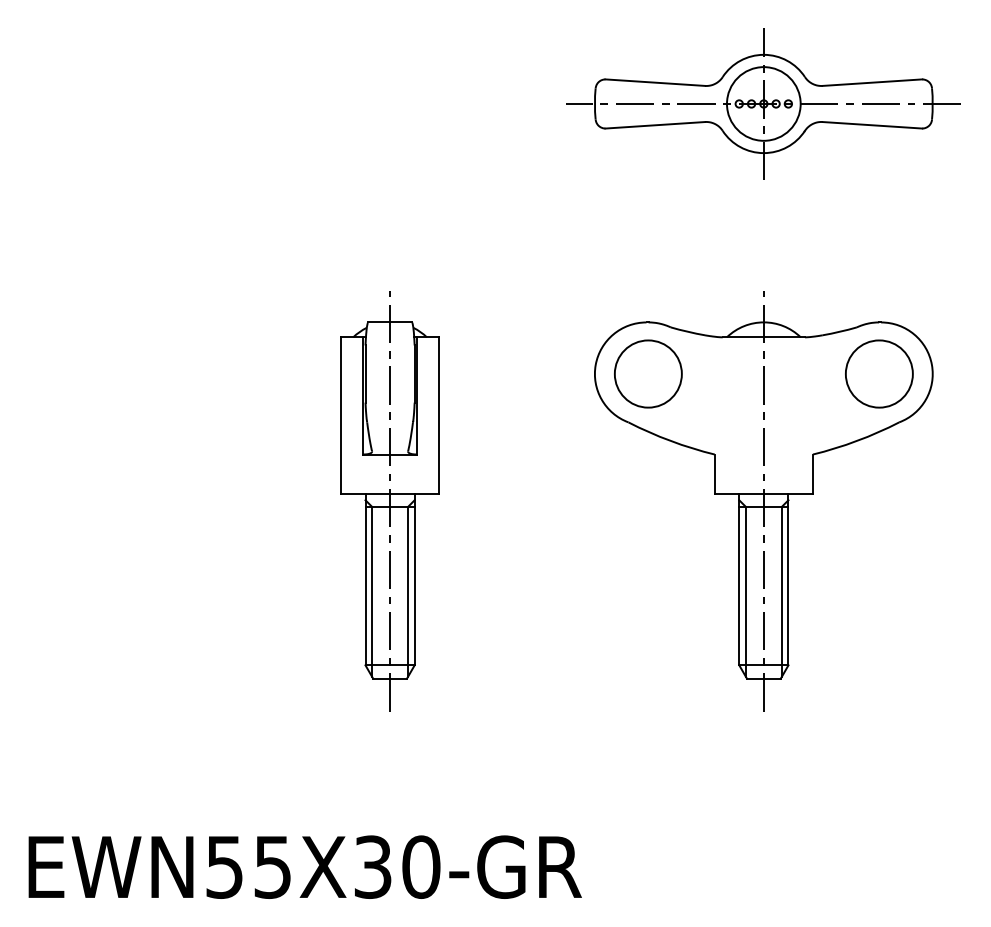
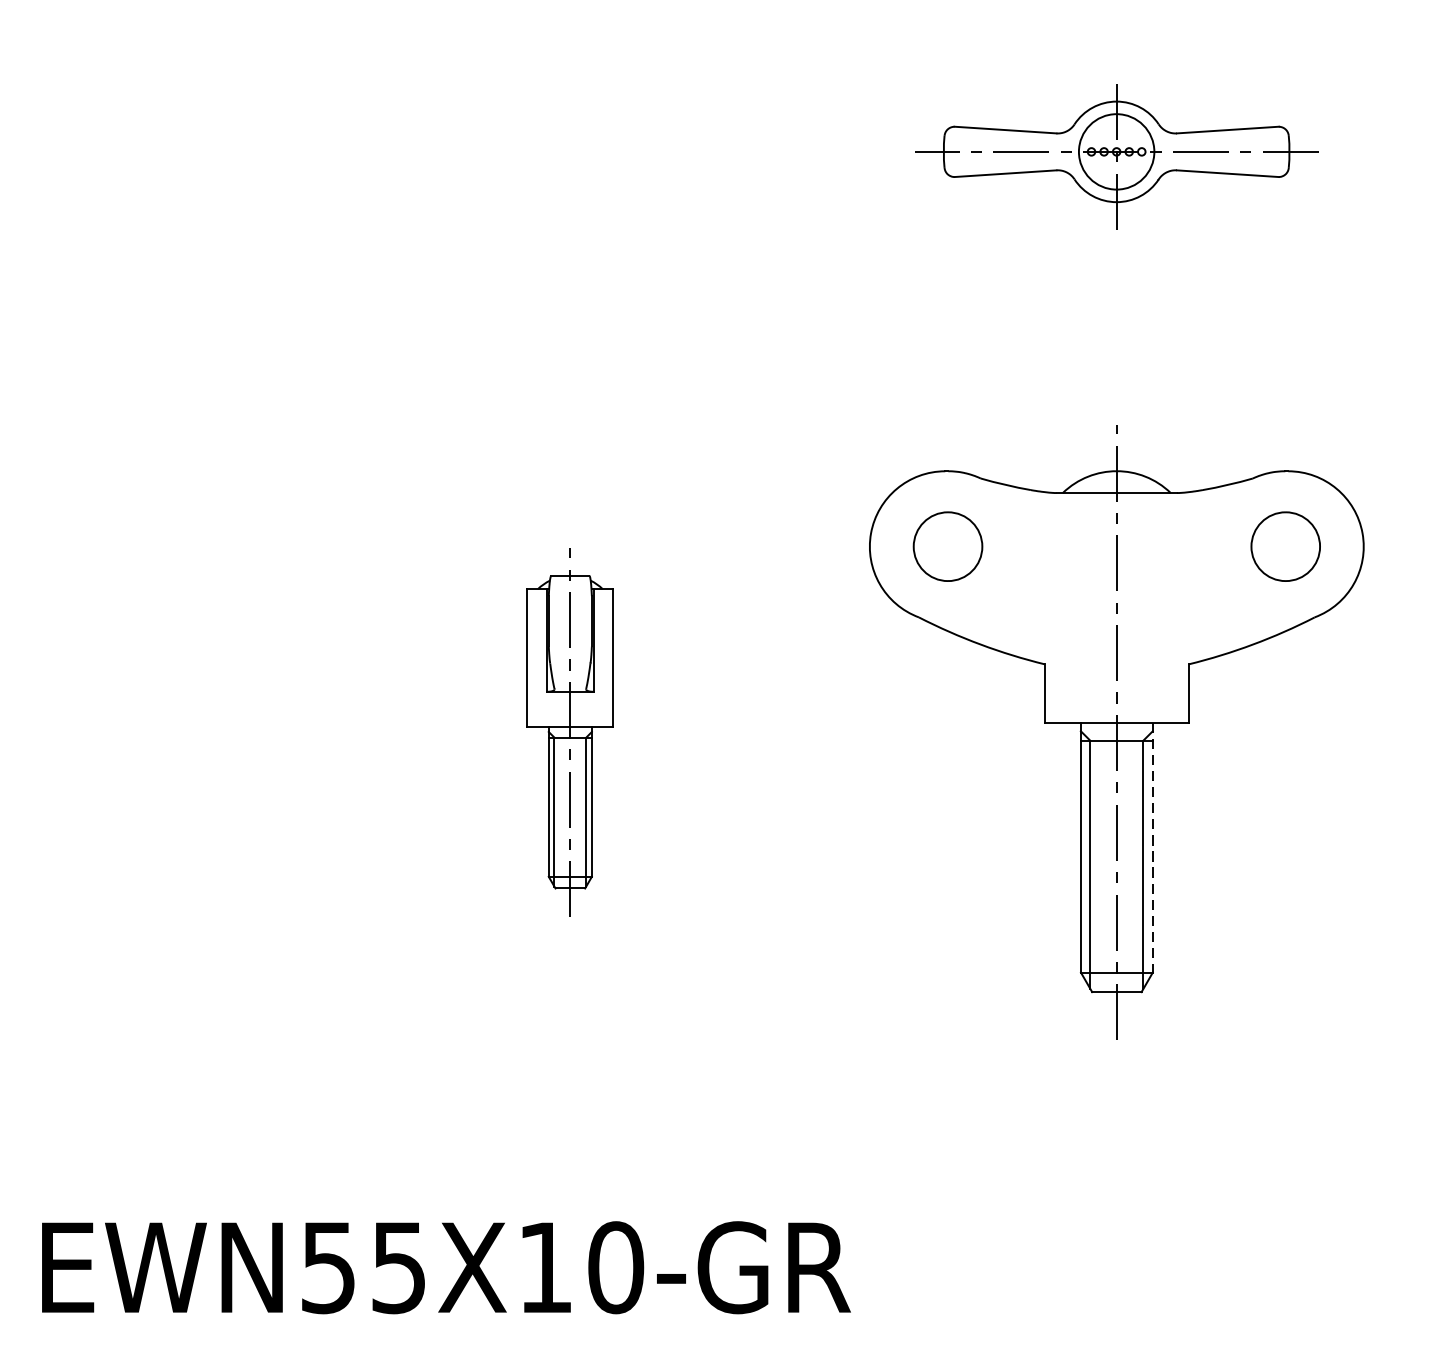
part: (763, 103) -> (1116, 151), size x0.7
part: (648, 373) -> (948, 545), size x0.7
part: (879, 373) -> (1285, 545), size x0.7
part: (389, 501) -> (569, 733), size x0.6
line: (788, 580) -> (1152, 848), solid -> dashed
text: (373, 866) -> (546, 1266), EWN55X30-GR -> EWN55X10-GR

